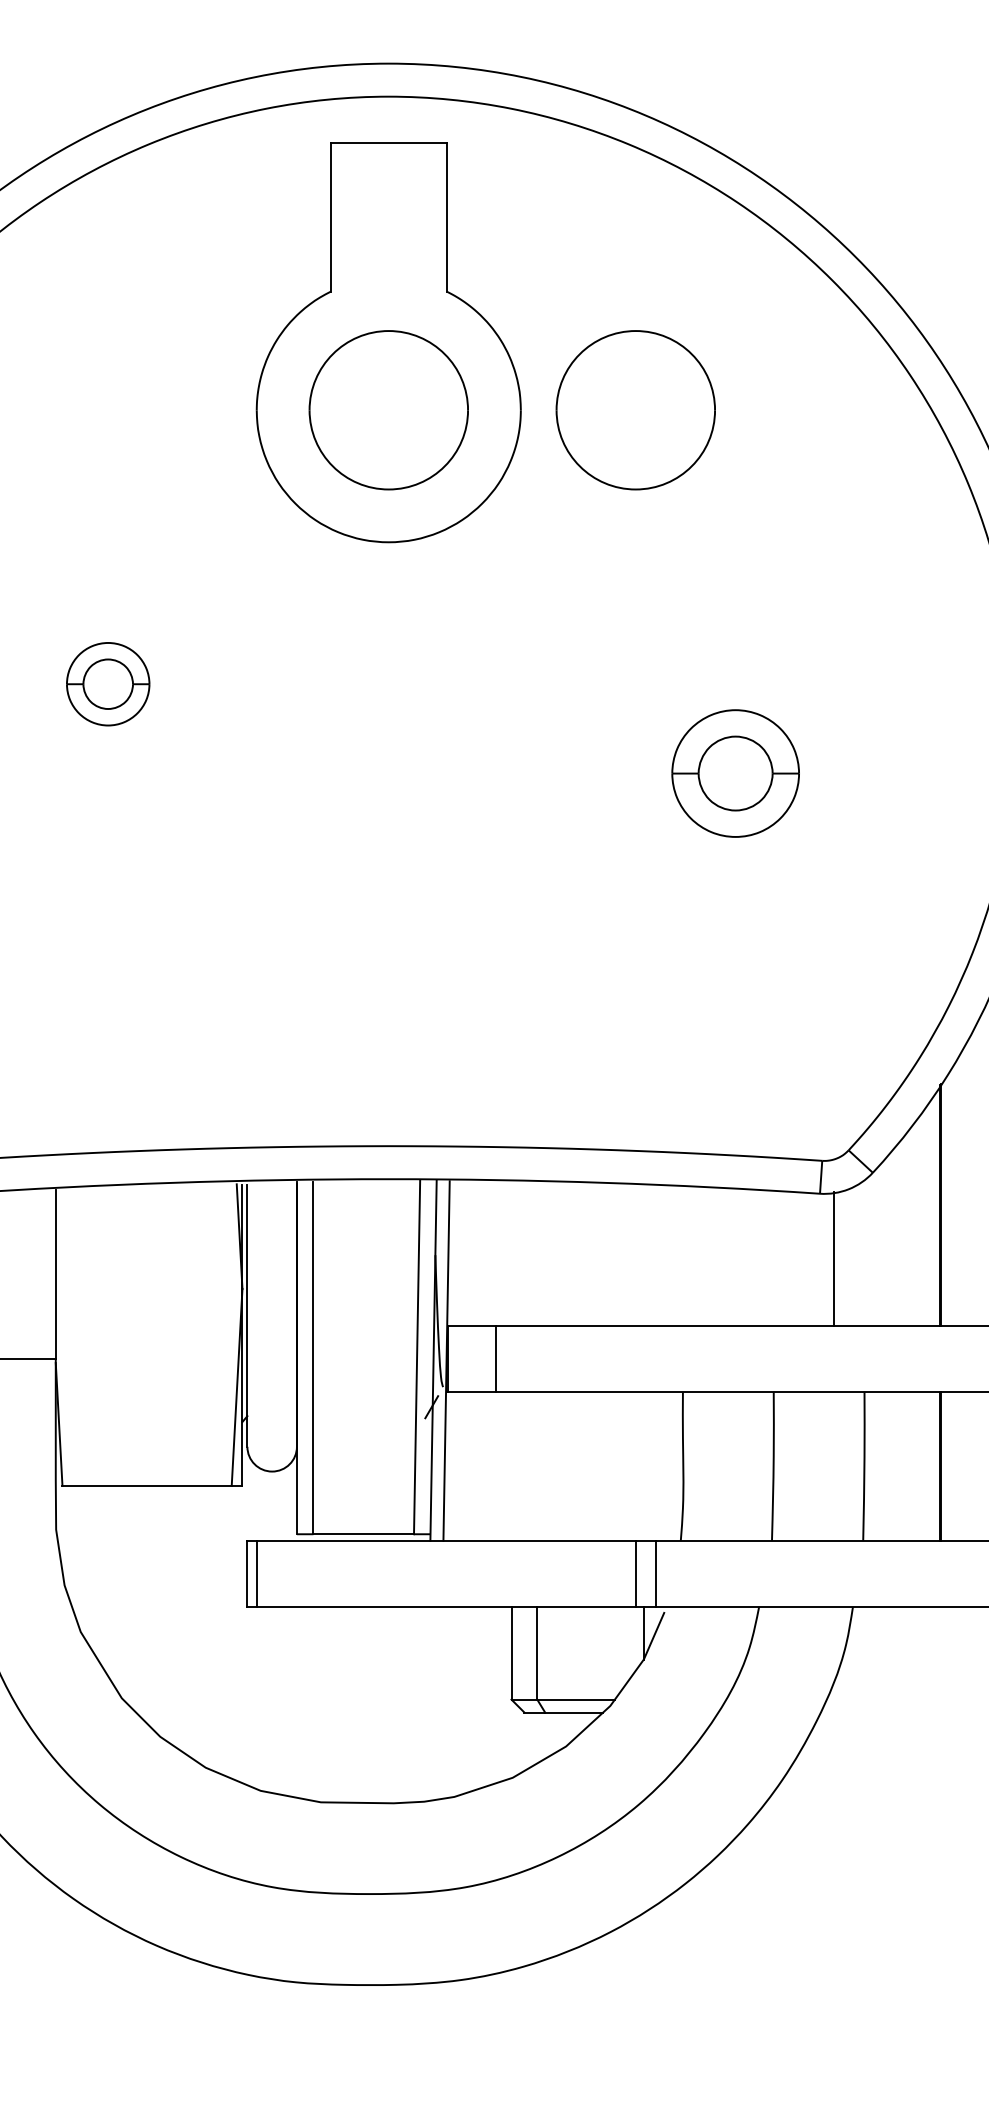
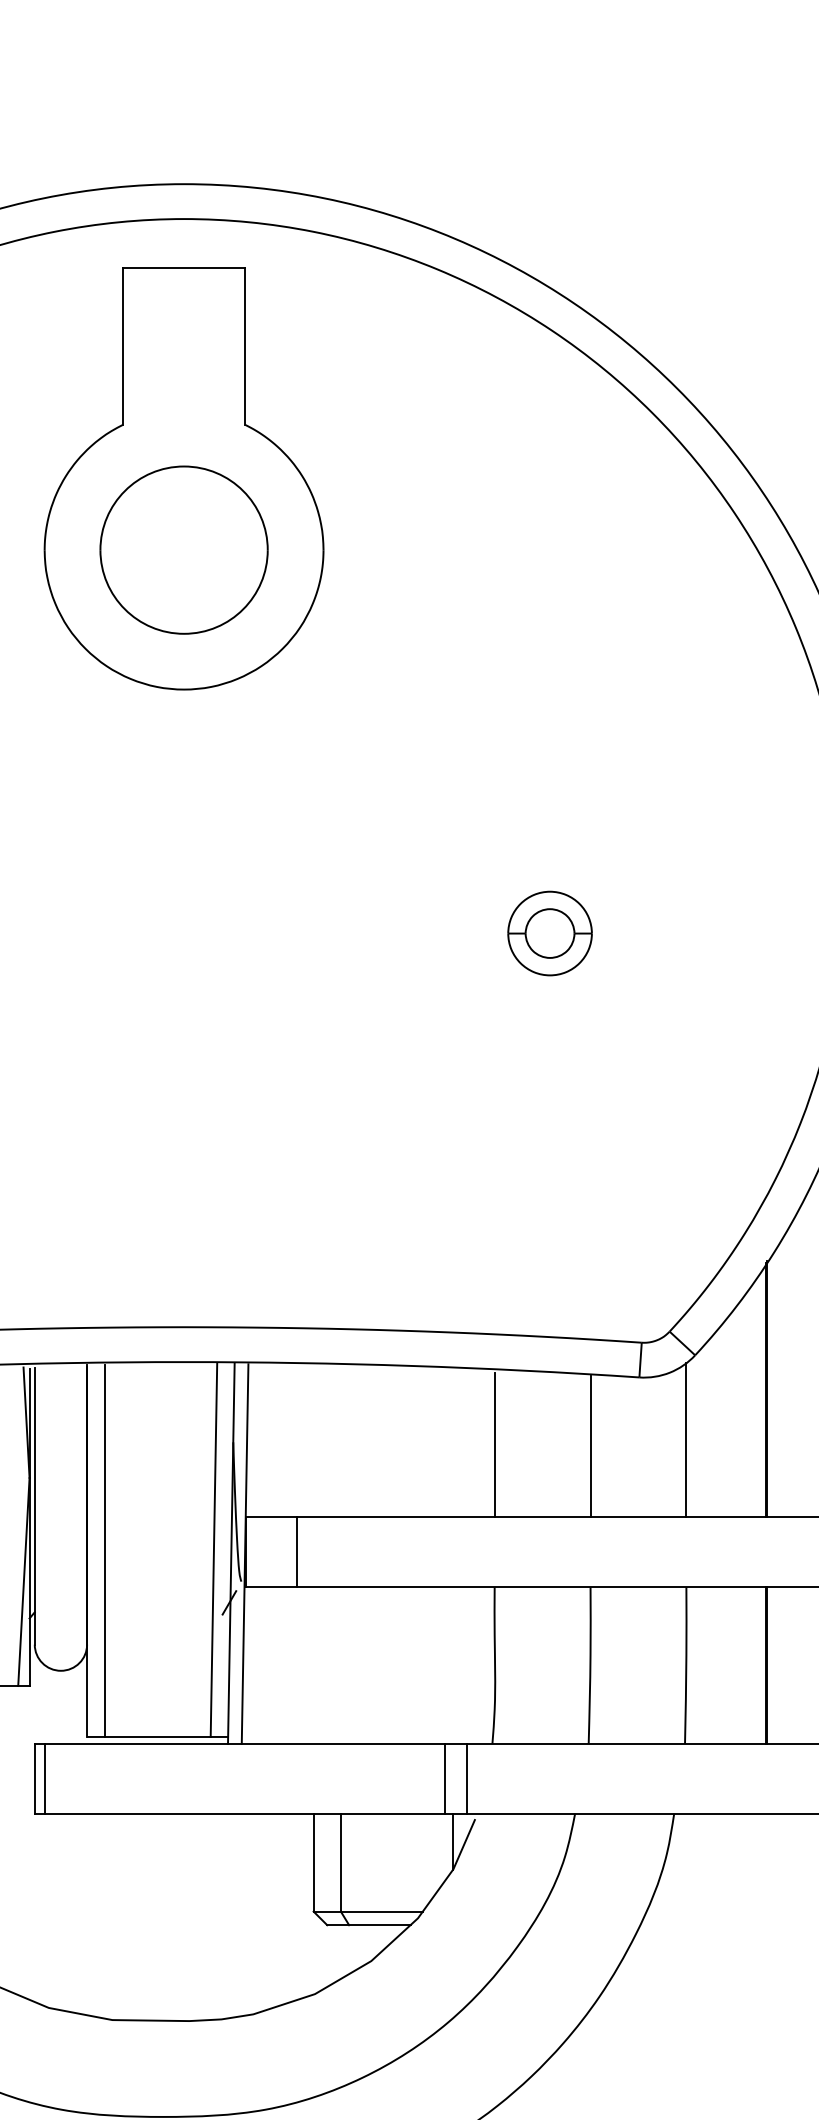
part: (635, 410) -> (444, 550), removed
part: (734, 772) -> (549, 932), size x0.62
line: (864, 1253) -> (686, 1440), added
line: (682, 1257) -> (494, 1444), added
line: (833, 1259) -> (590, 1446), moved

